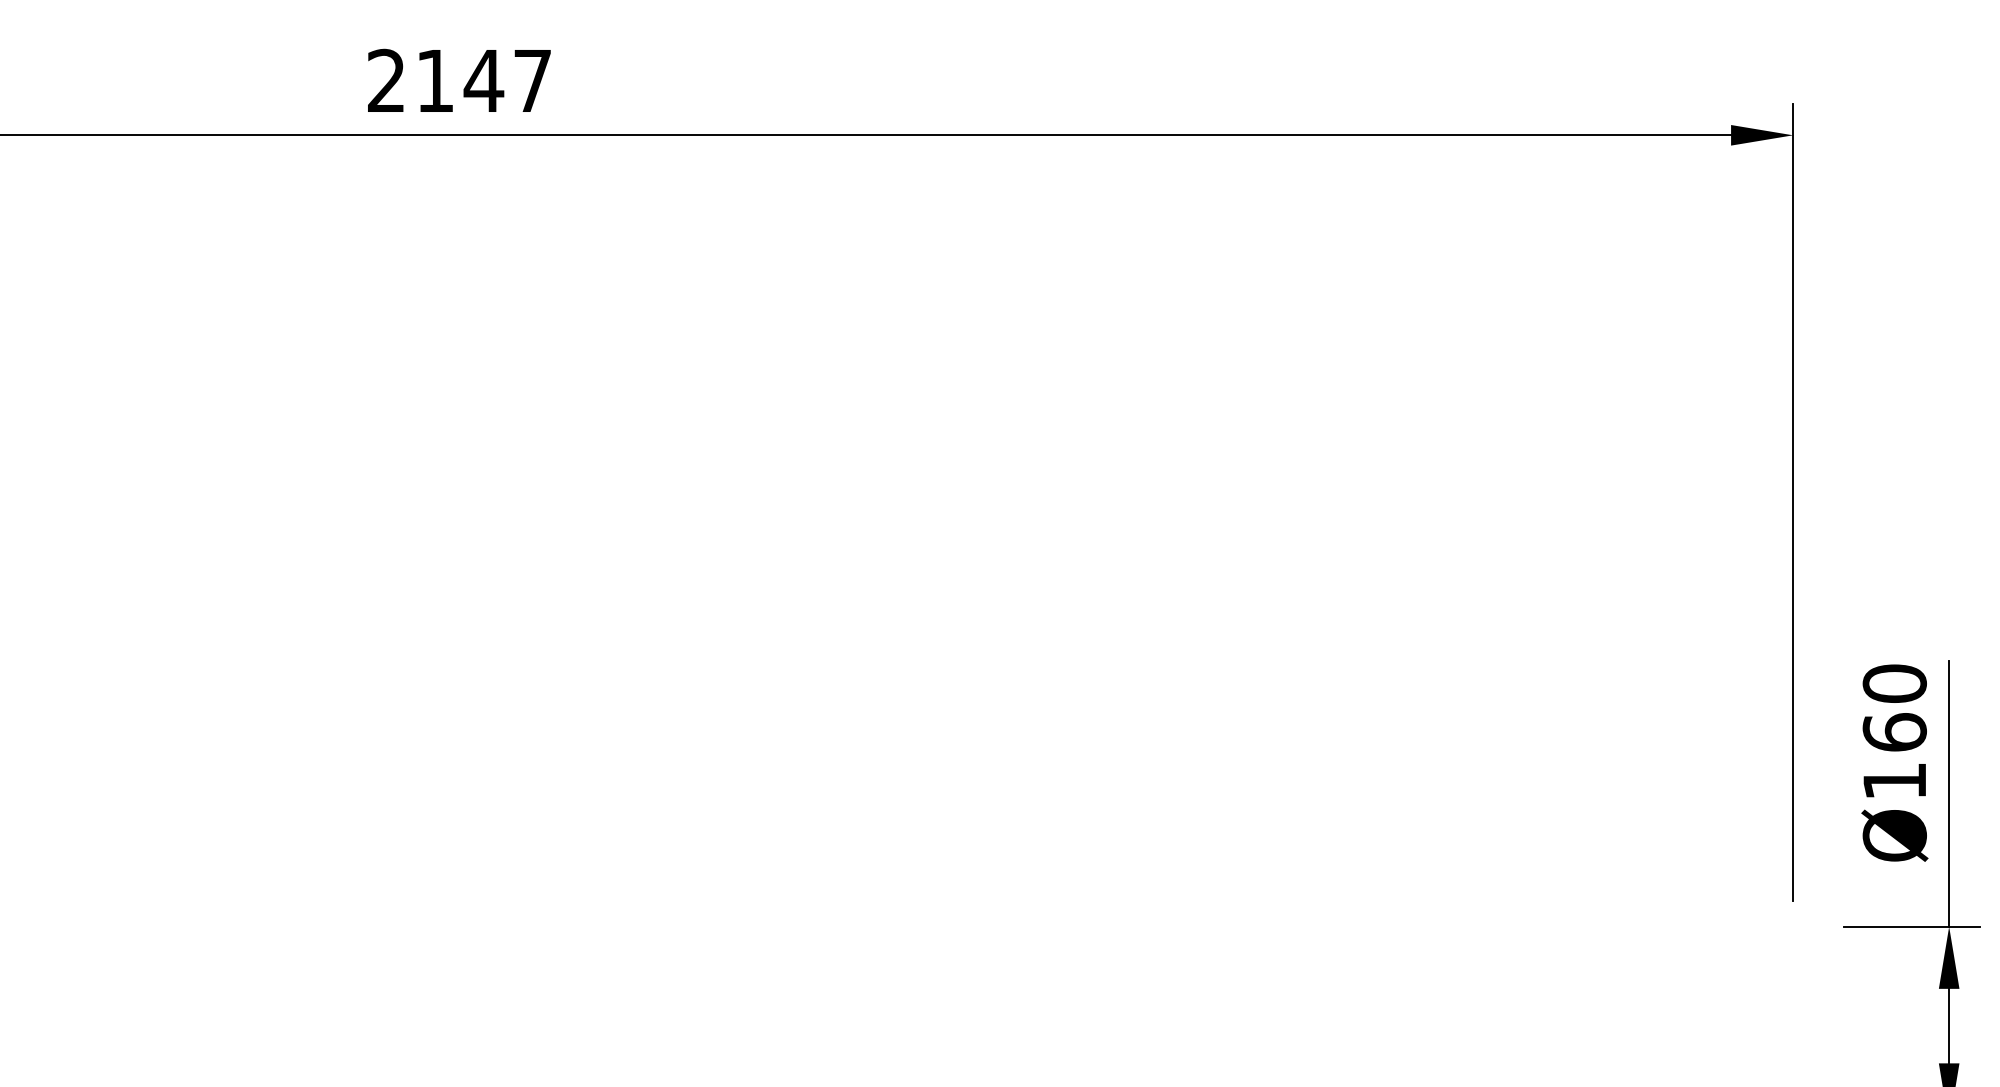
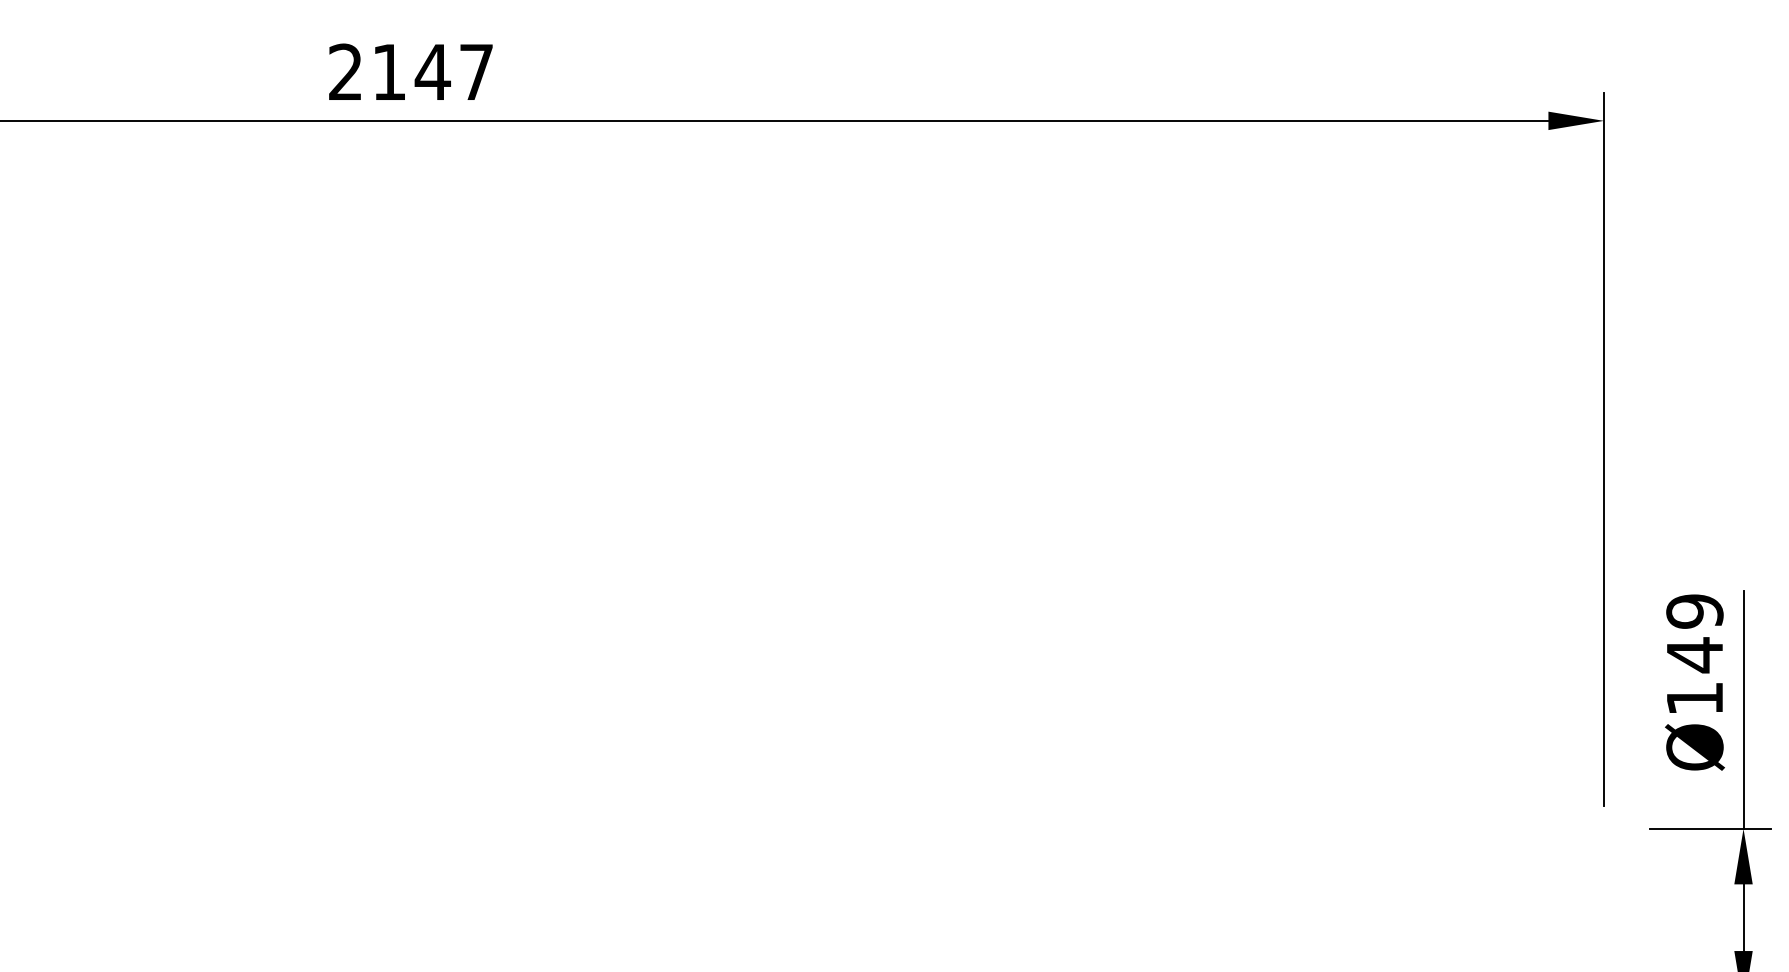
text: (1894, 708) -> (1694, 633), Ø160 -> Ø149

